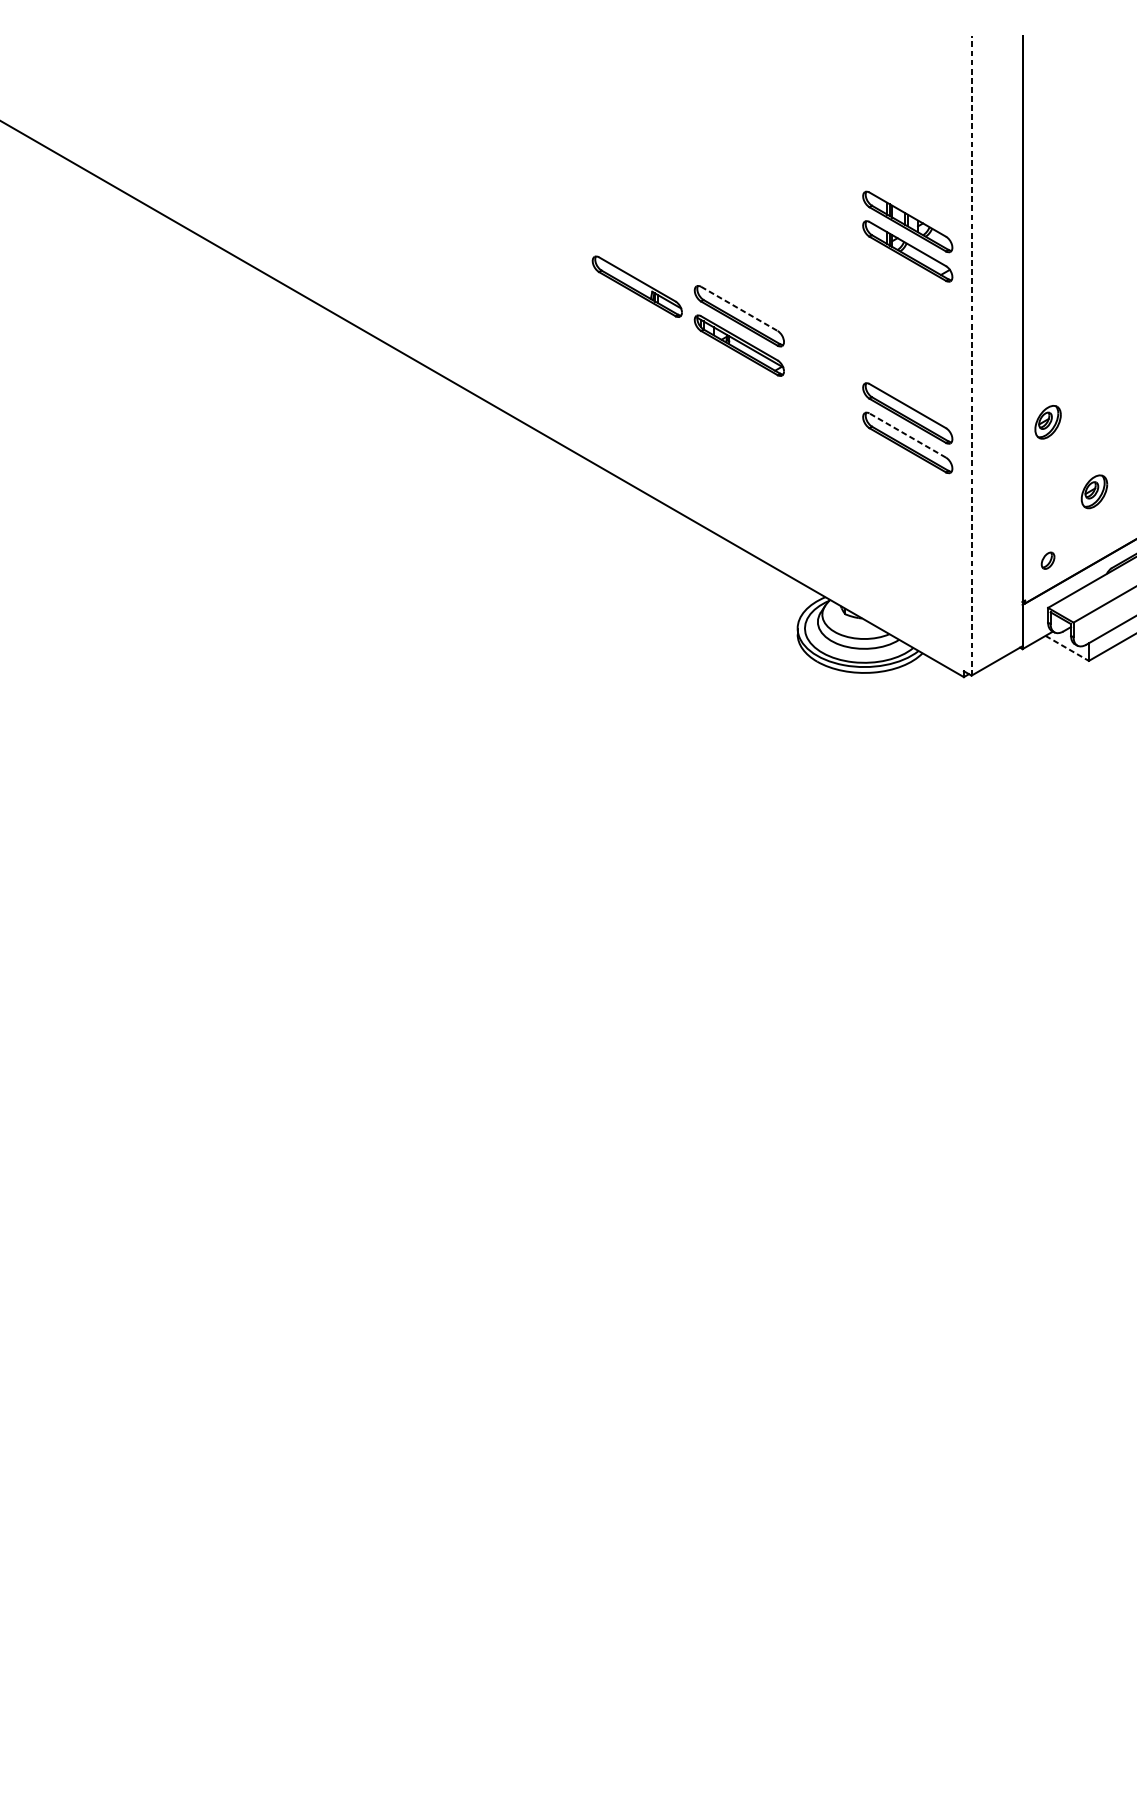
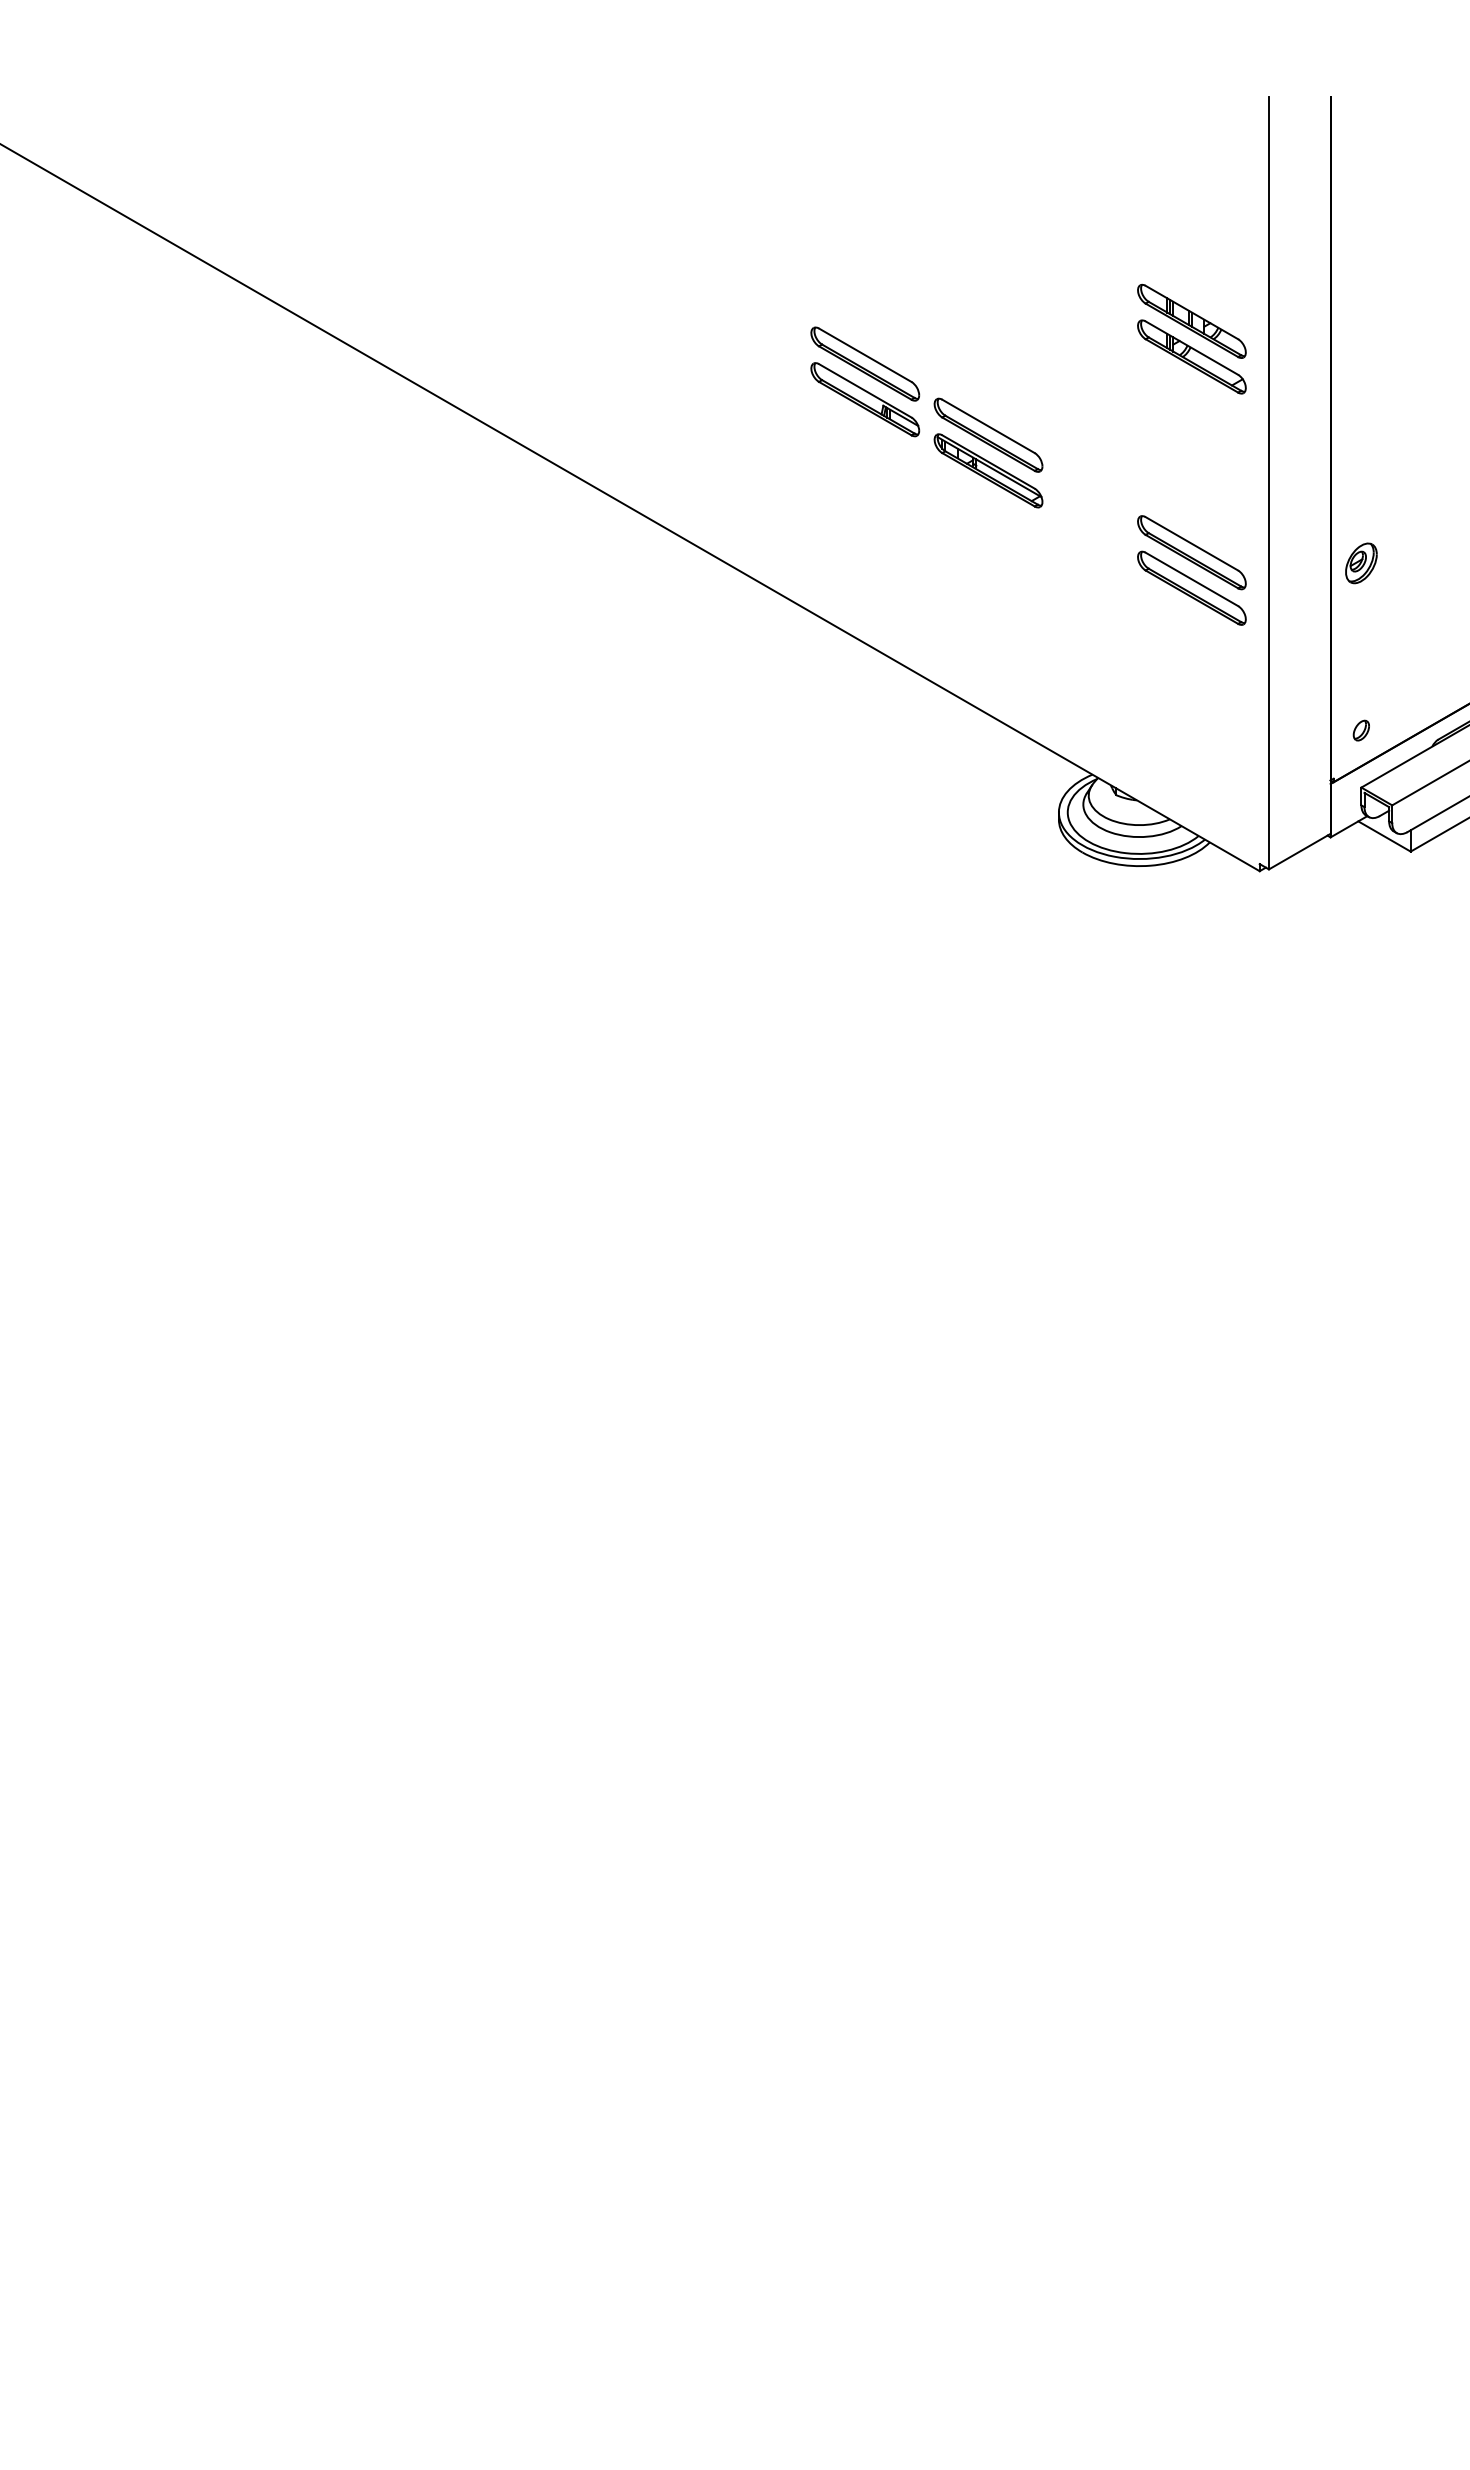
part: (637, 256) -> (865, 363), added
line: (739, 308) -> (988, 426), dashed -> solid
line: (971, 355) -> (1268, 482), dashed -> solid
line: (907, 435) -> (1191, 579), dashed -> solid
part: (1094, 491) -> (1417, 647), removed
line: (1067, 648) -> (1384, 836), dashed -> solid

